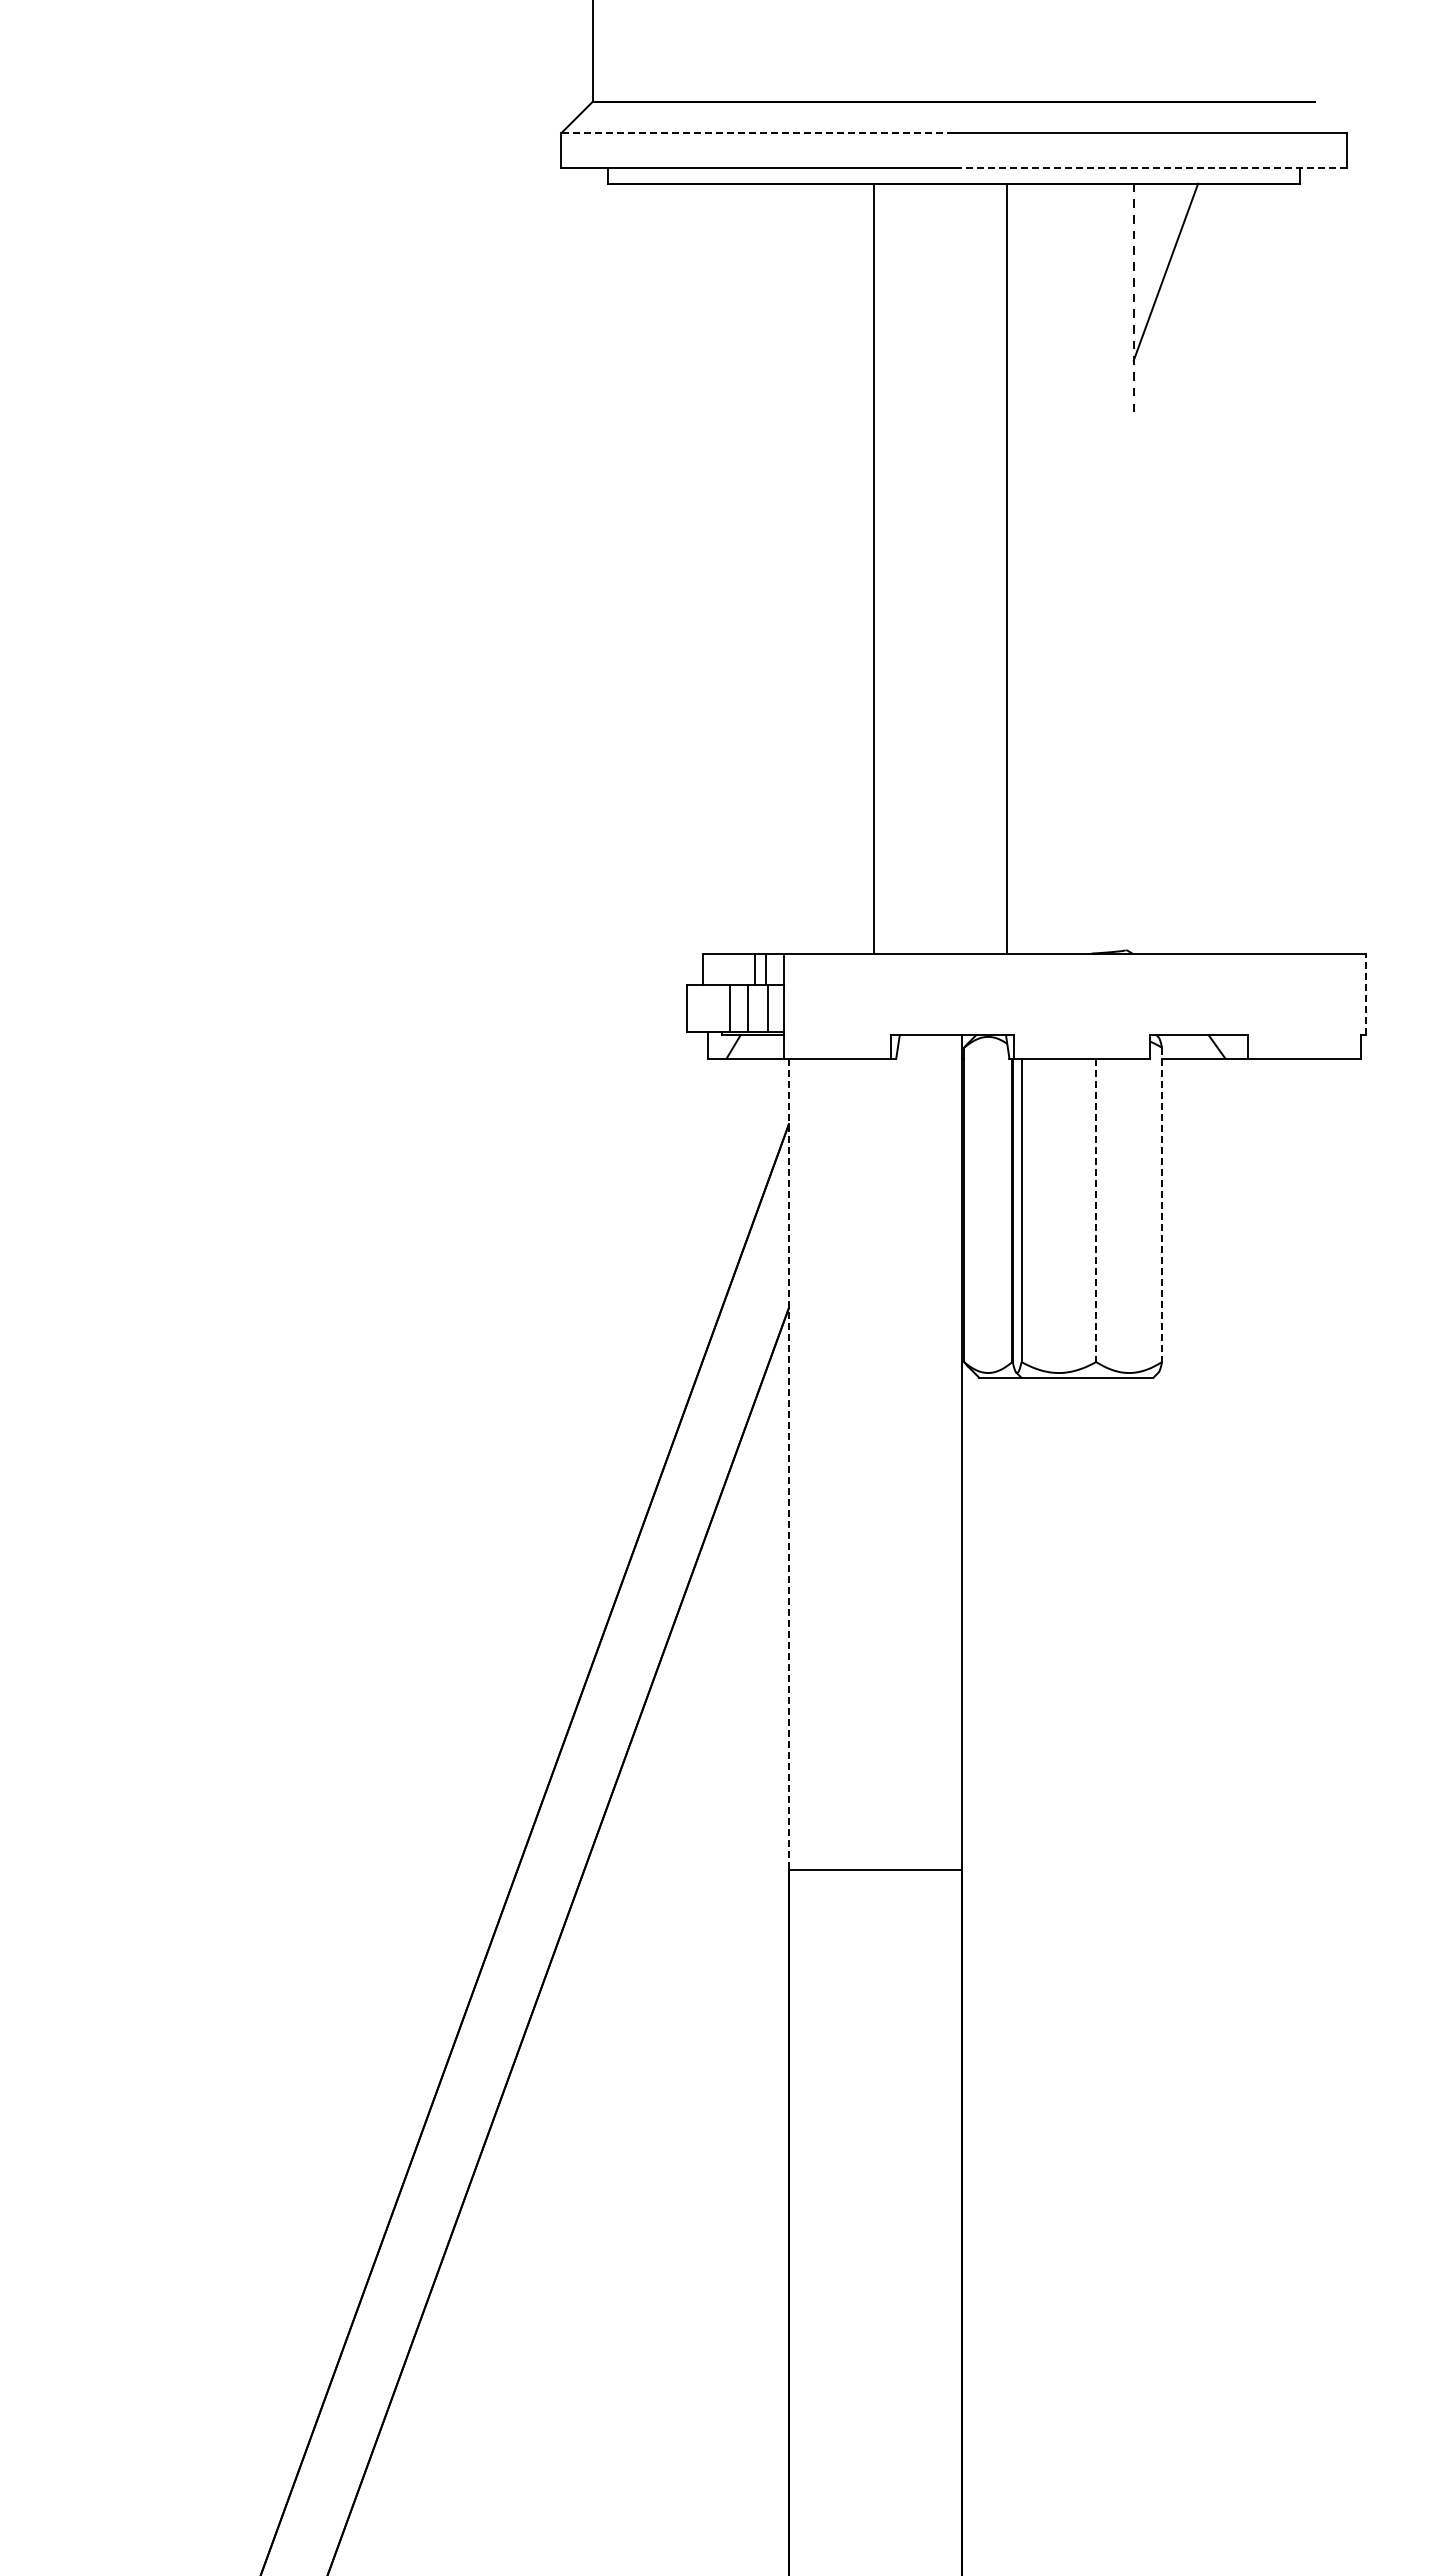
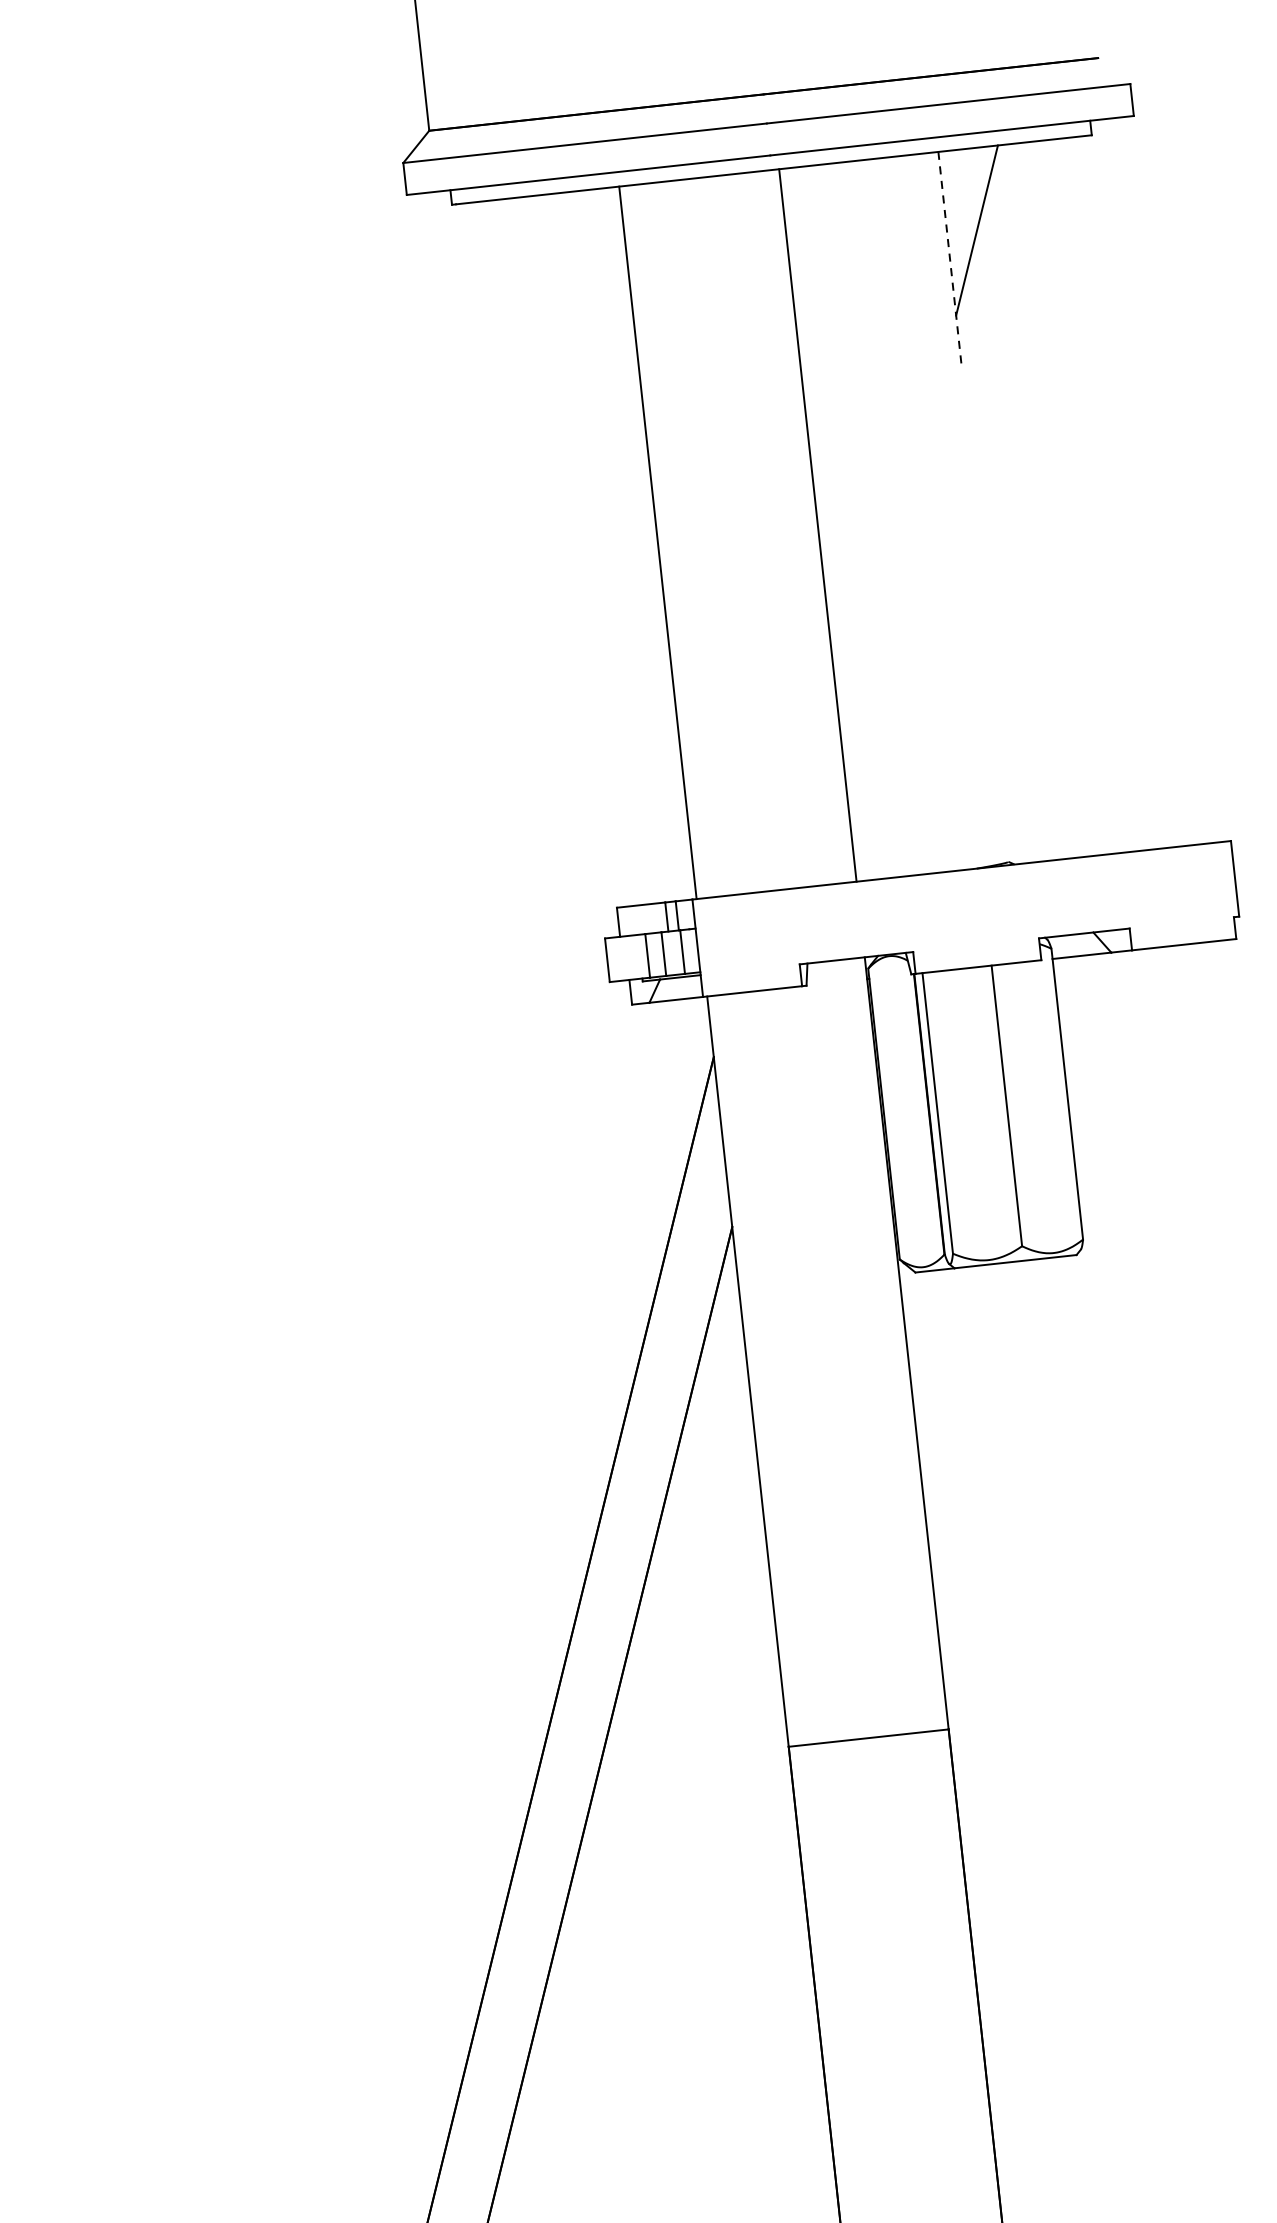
line: (756, 133) -> (584, 143), dashed -> solid
line: (1149, 168) -> (951, 136), dashed -> solid
line: (873, 568) -> (657, 542), moved
line: (1006, 568) -> (817, 525), moved
line: (1366, 994) -> (1235, 878), dashed -> solid
line: (1162, 1205) -> (1067, 1094), dashed -> solid
line: (1096, 1210) -> (1007, 1105), dashed -> solid
line: (788, 1464) -> (747, 1371), dashed -> solid

